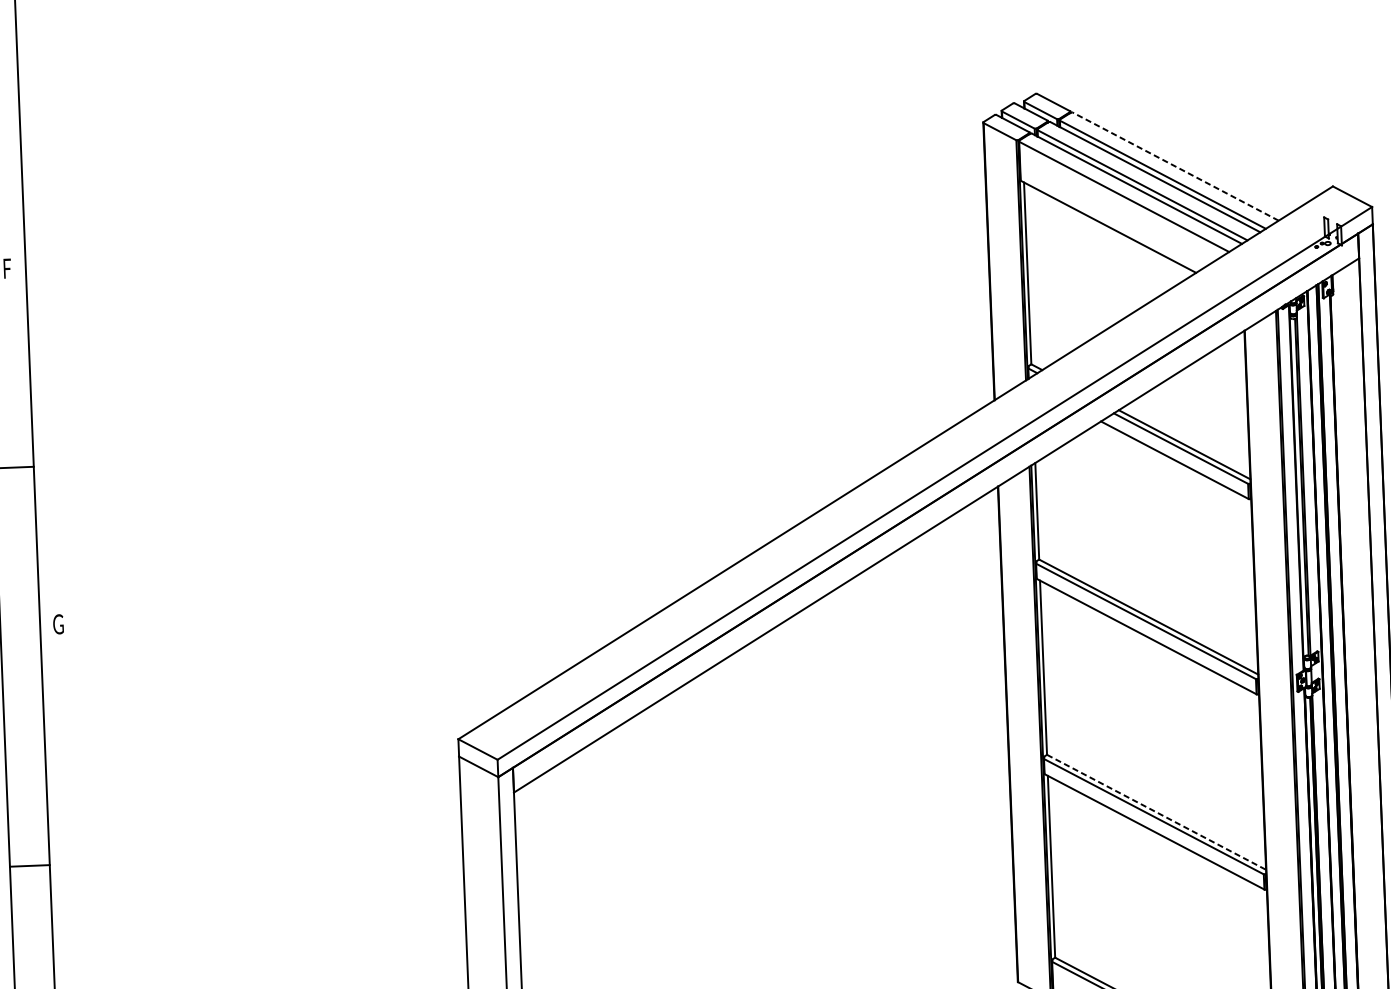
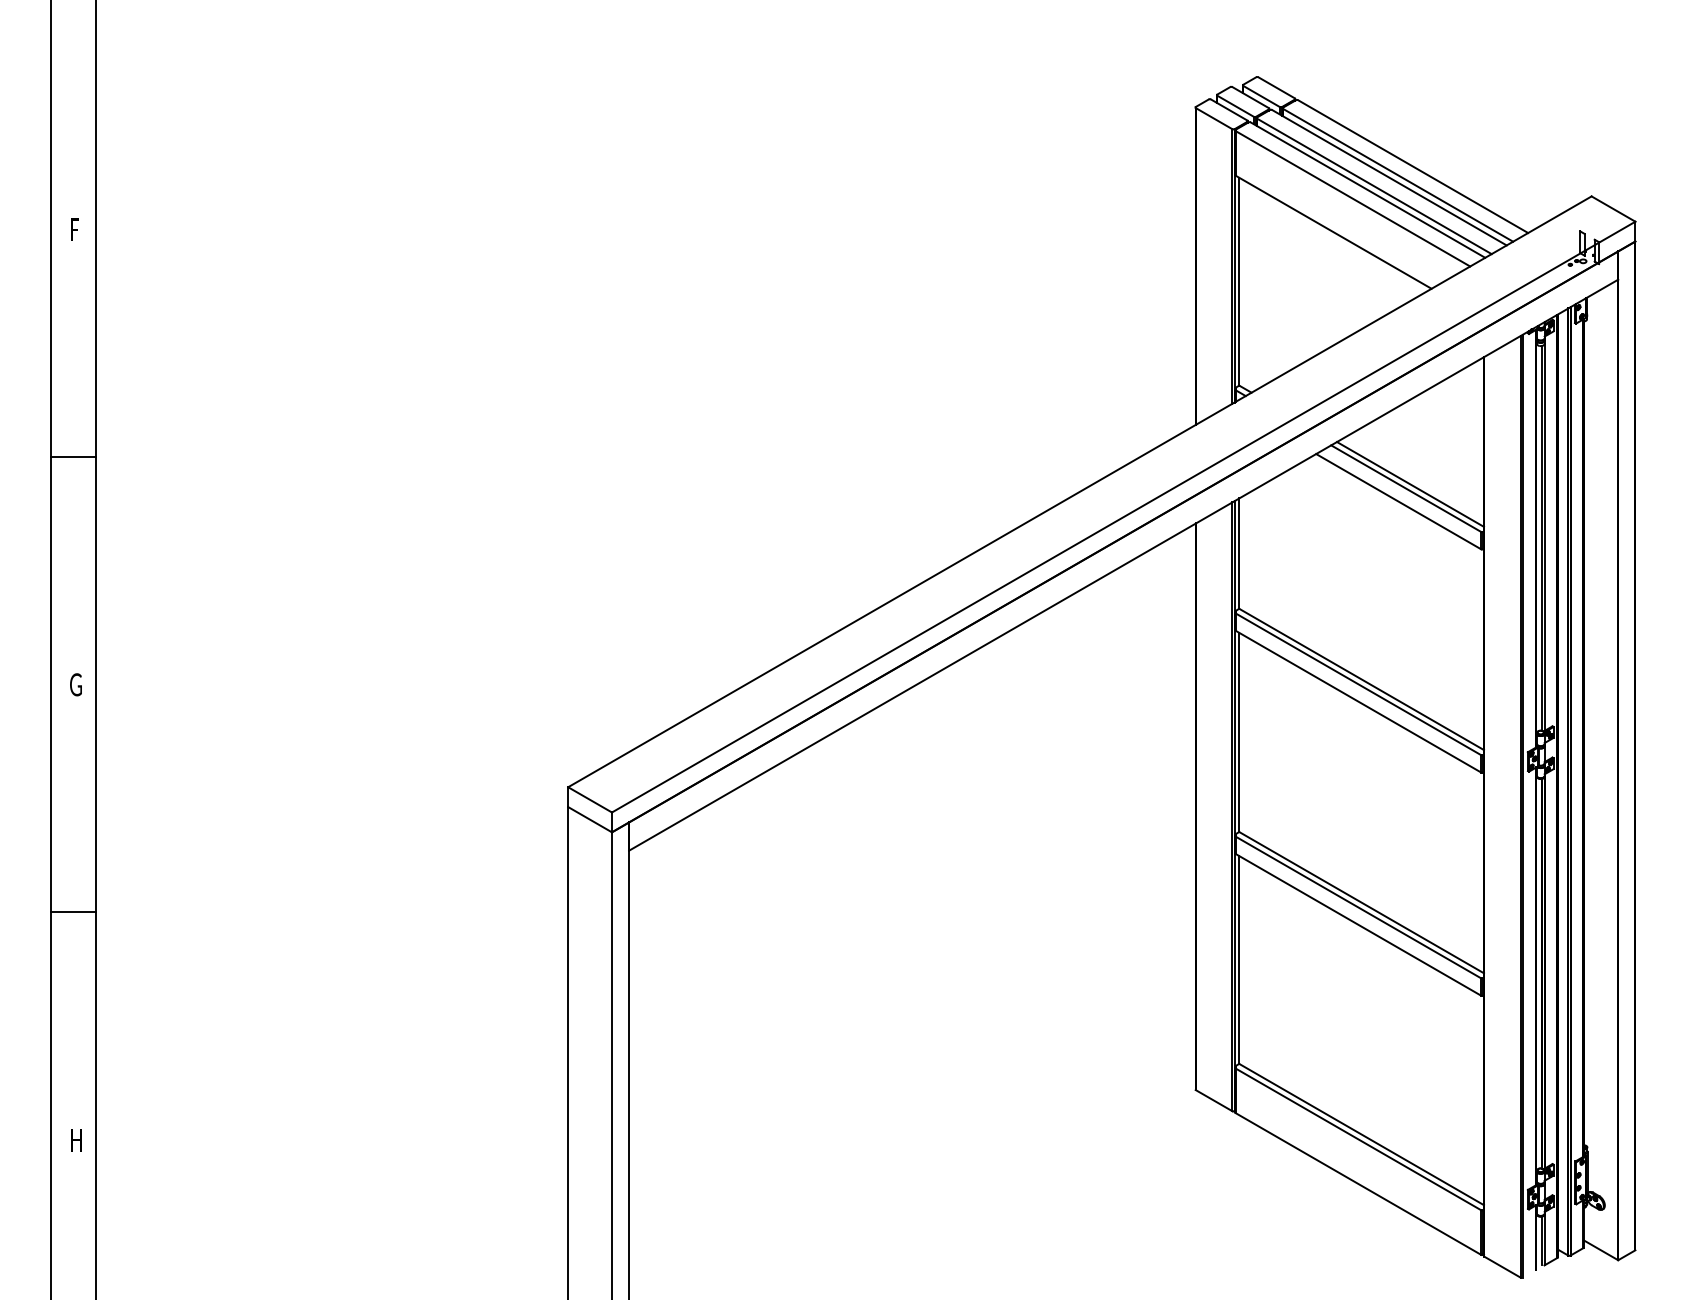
line: (1176, 166) -> (1413, 166), dashed -> solid
text: (58, 624) -> (75, 684), moved
line: (1157, 812) -> (1362, 902), dashed -> solid

